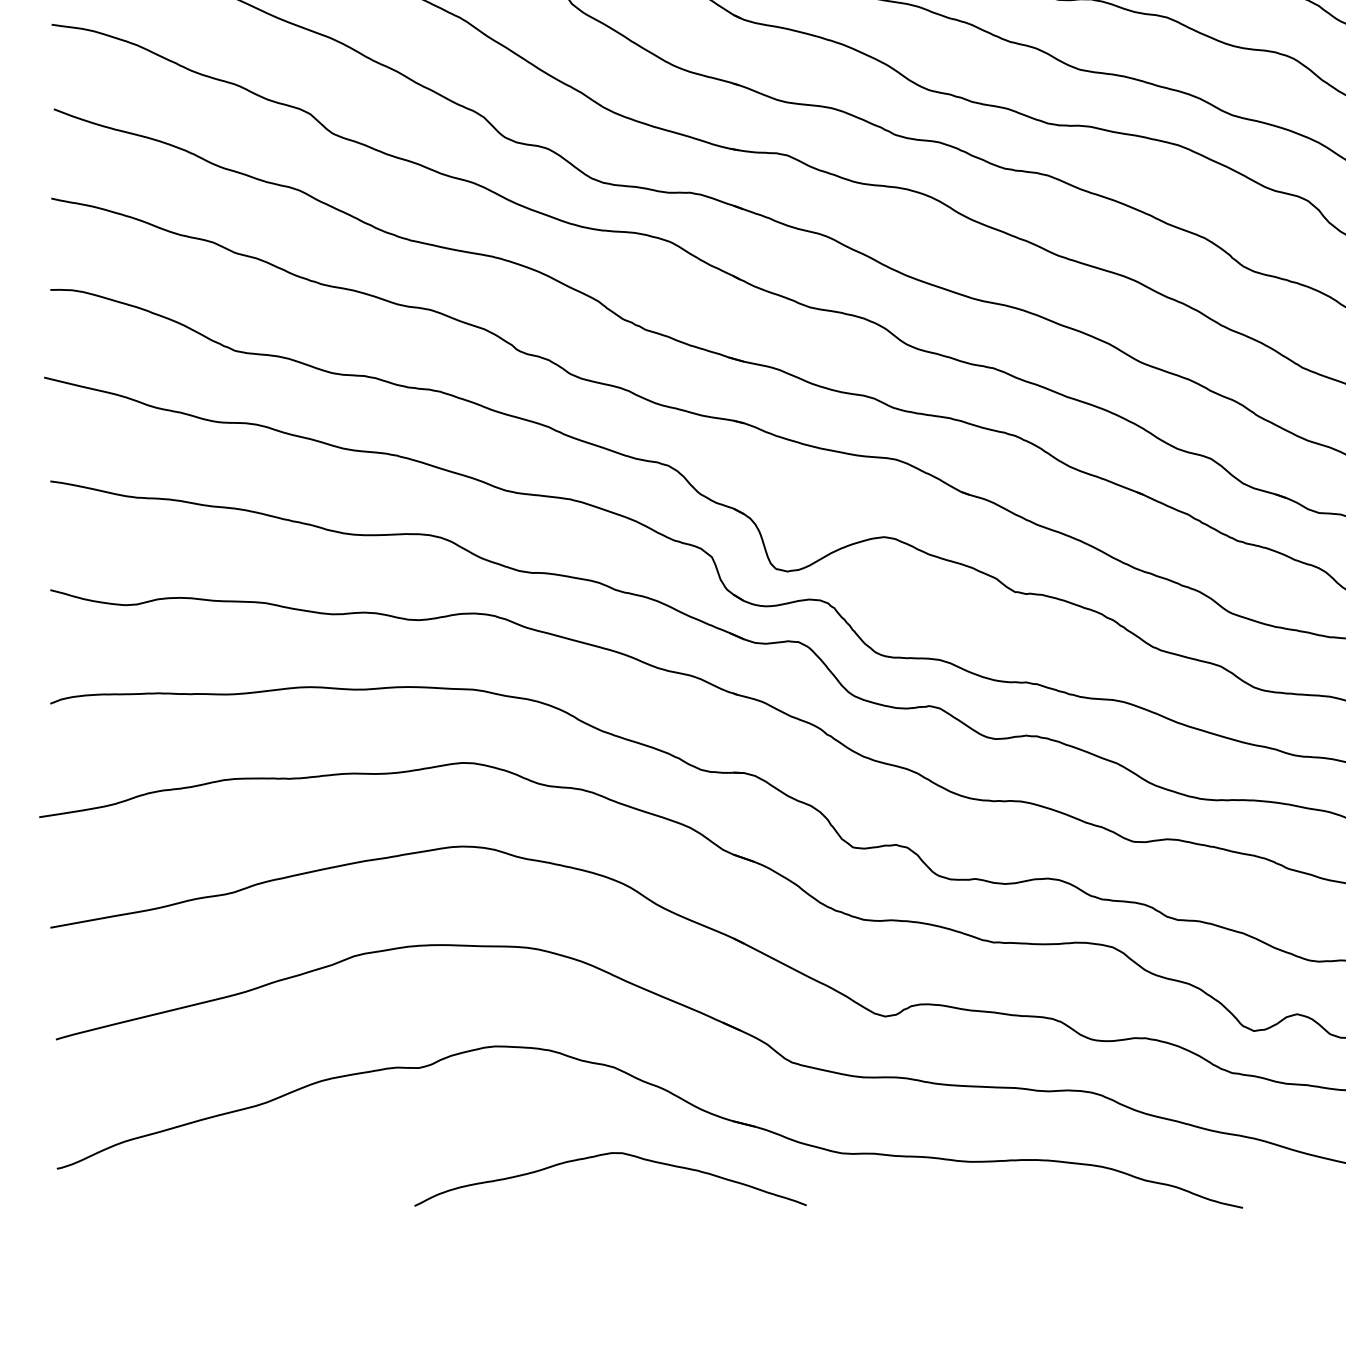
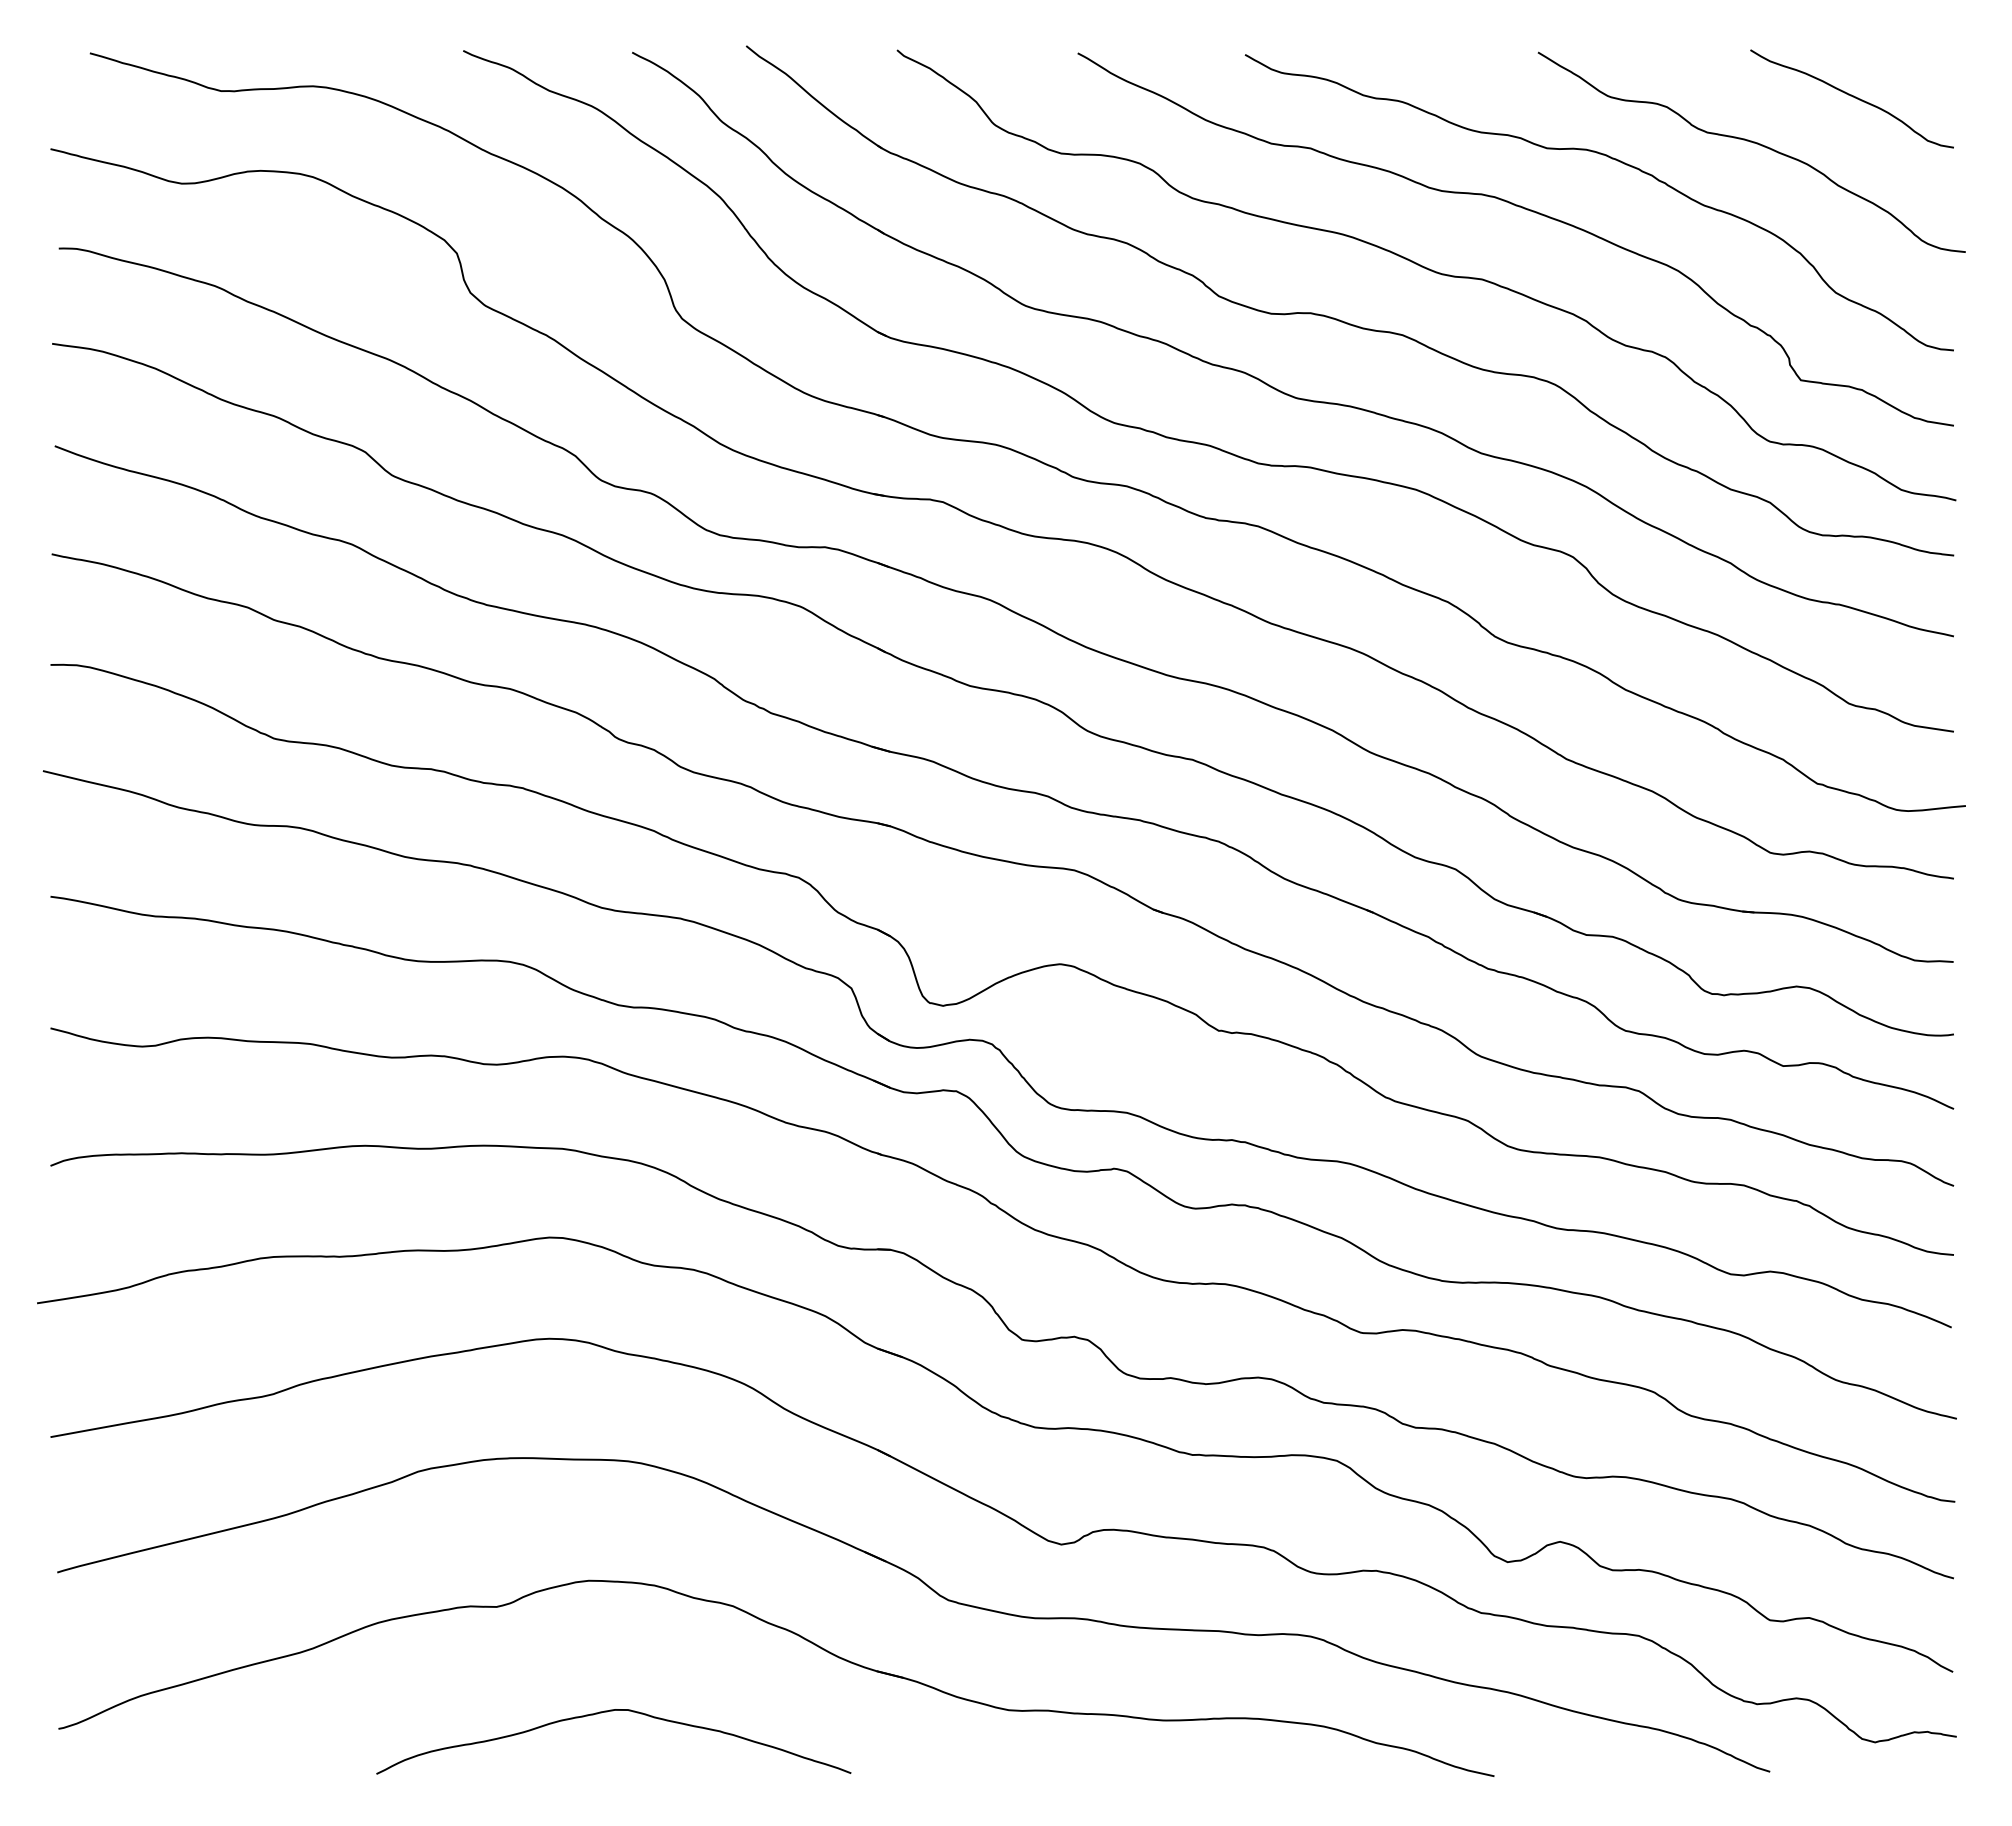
curve: (605, 1155) -> (607, 1712), moved

